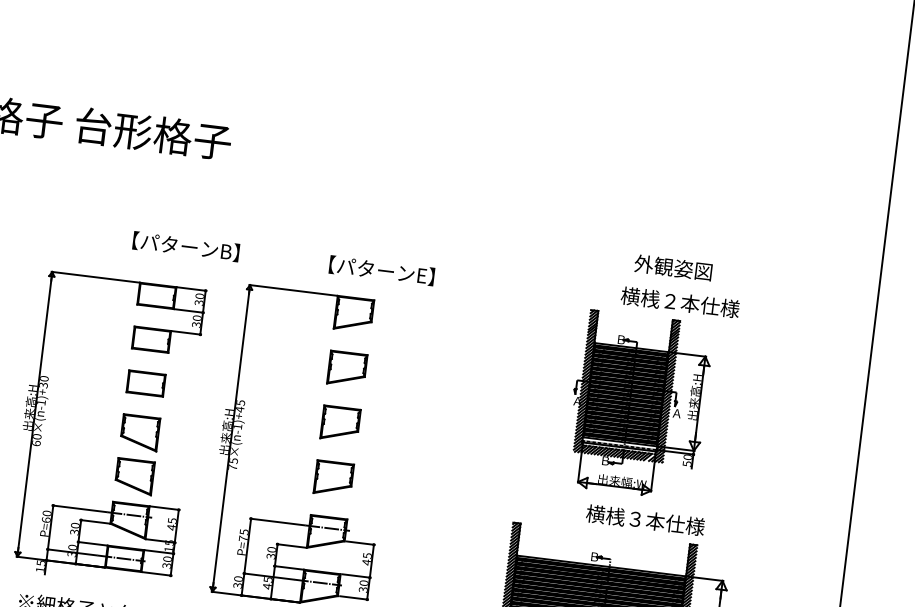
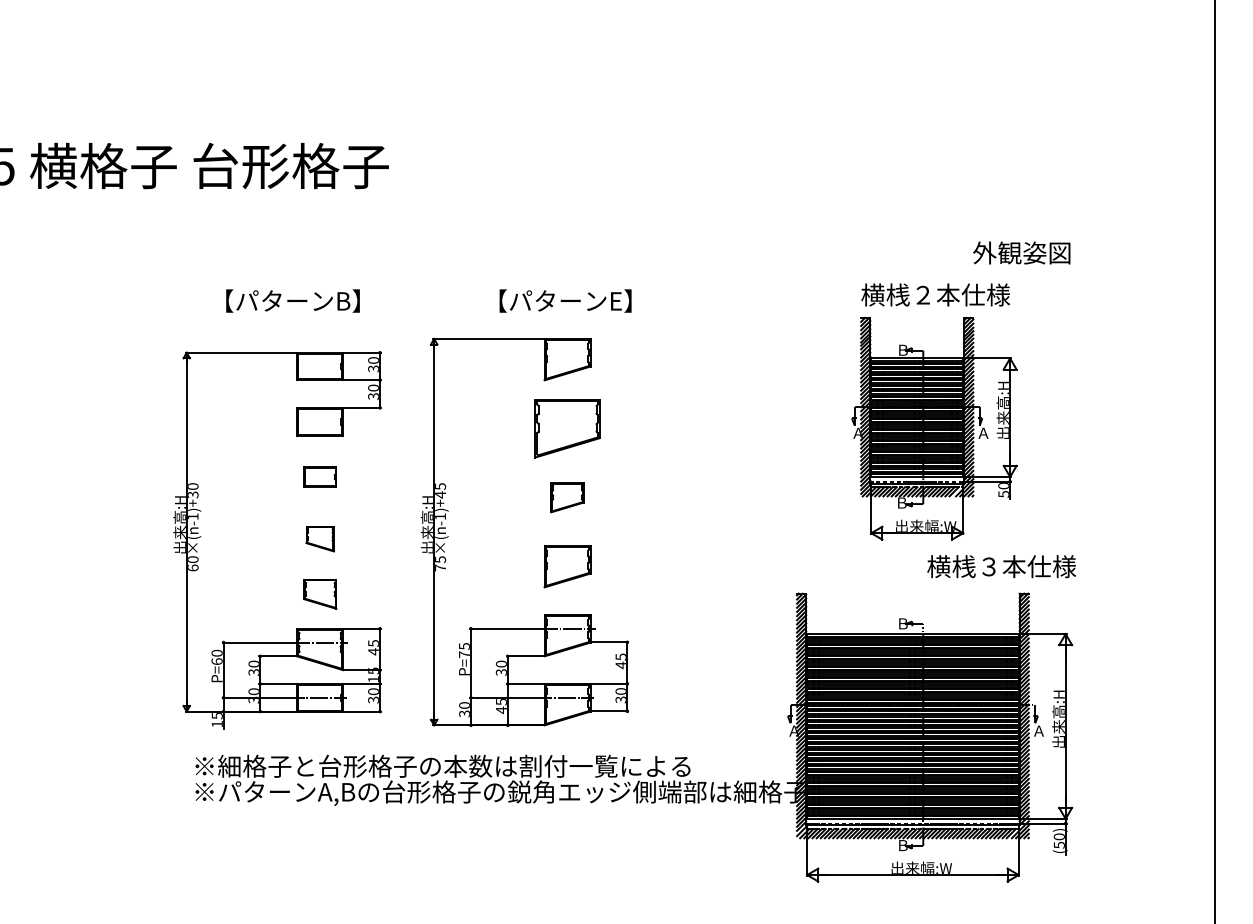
text: (185, 246) -> (292, 300), moved
text: (673, 267) -> (1021, 252), moved
text: (381, 270) -> (565, 300), moved
text: (680, 302) -> (935, 294), moved
part: (347, 369) -> (567, 428), size x1.4
part: (145, 383) -> (319, 476), size x0.7
part: (340, 423) -> (567, 497), size x0.7
part: (140, 432) -> (320, 538), size x0.6
part: (134, 476) -> (320, 594), size x0.7
text: (645, 520) -> (1001, 566), moved

